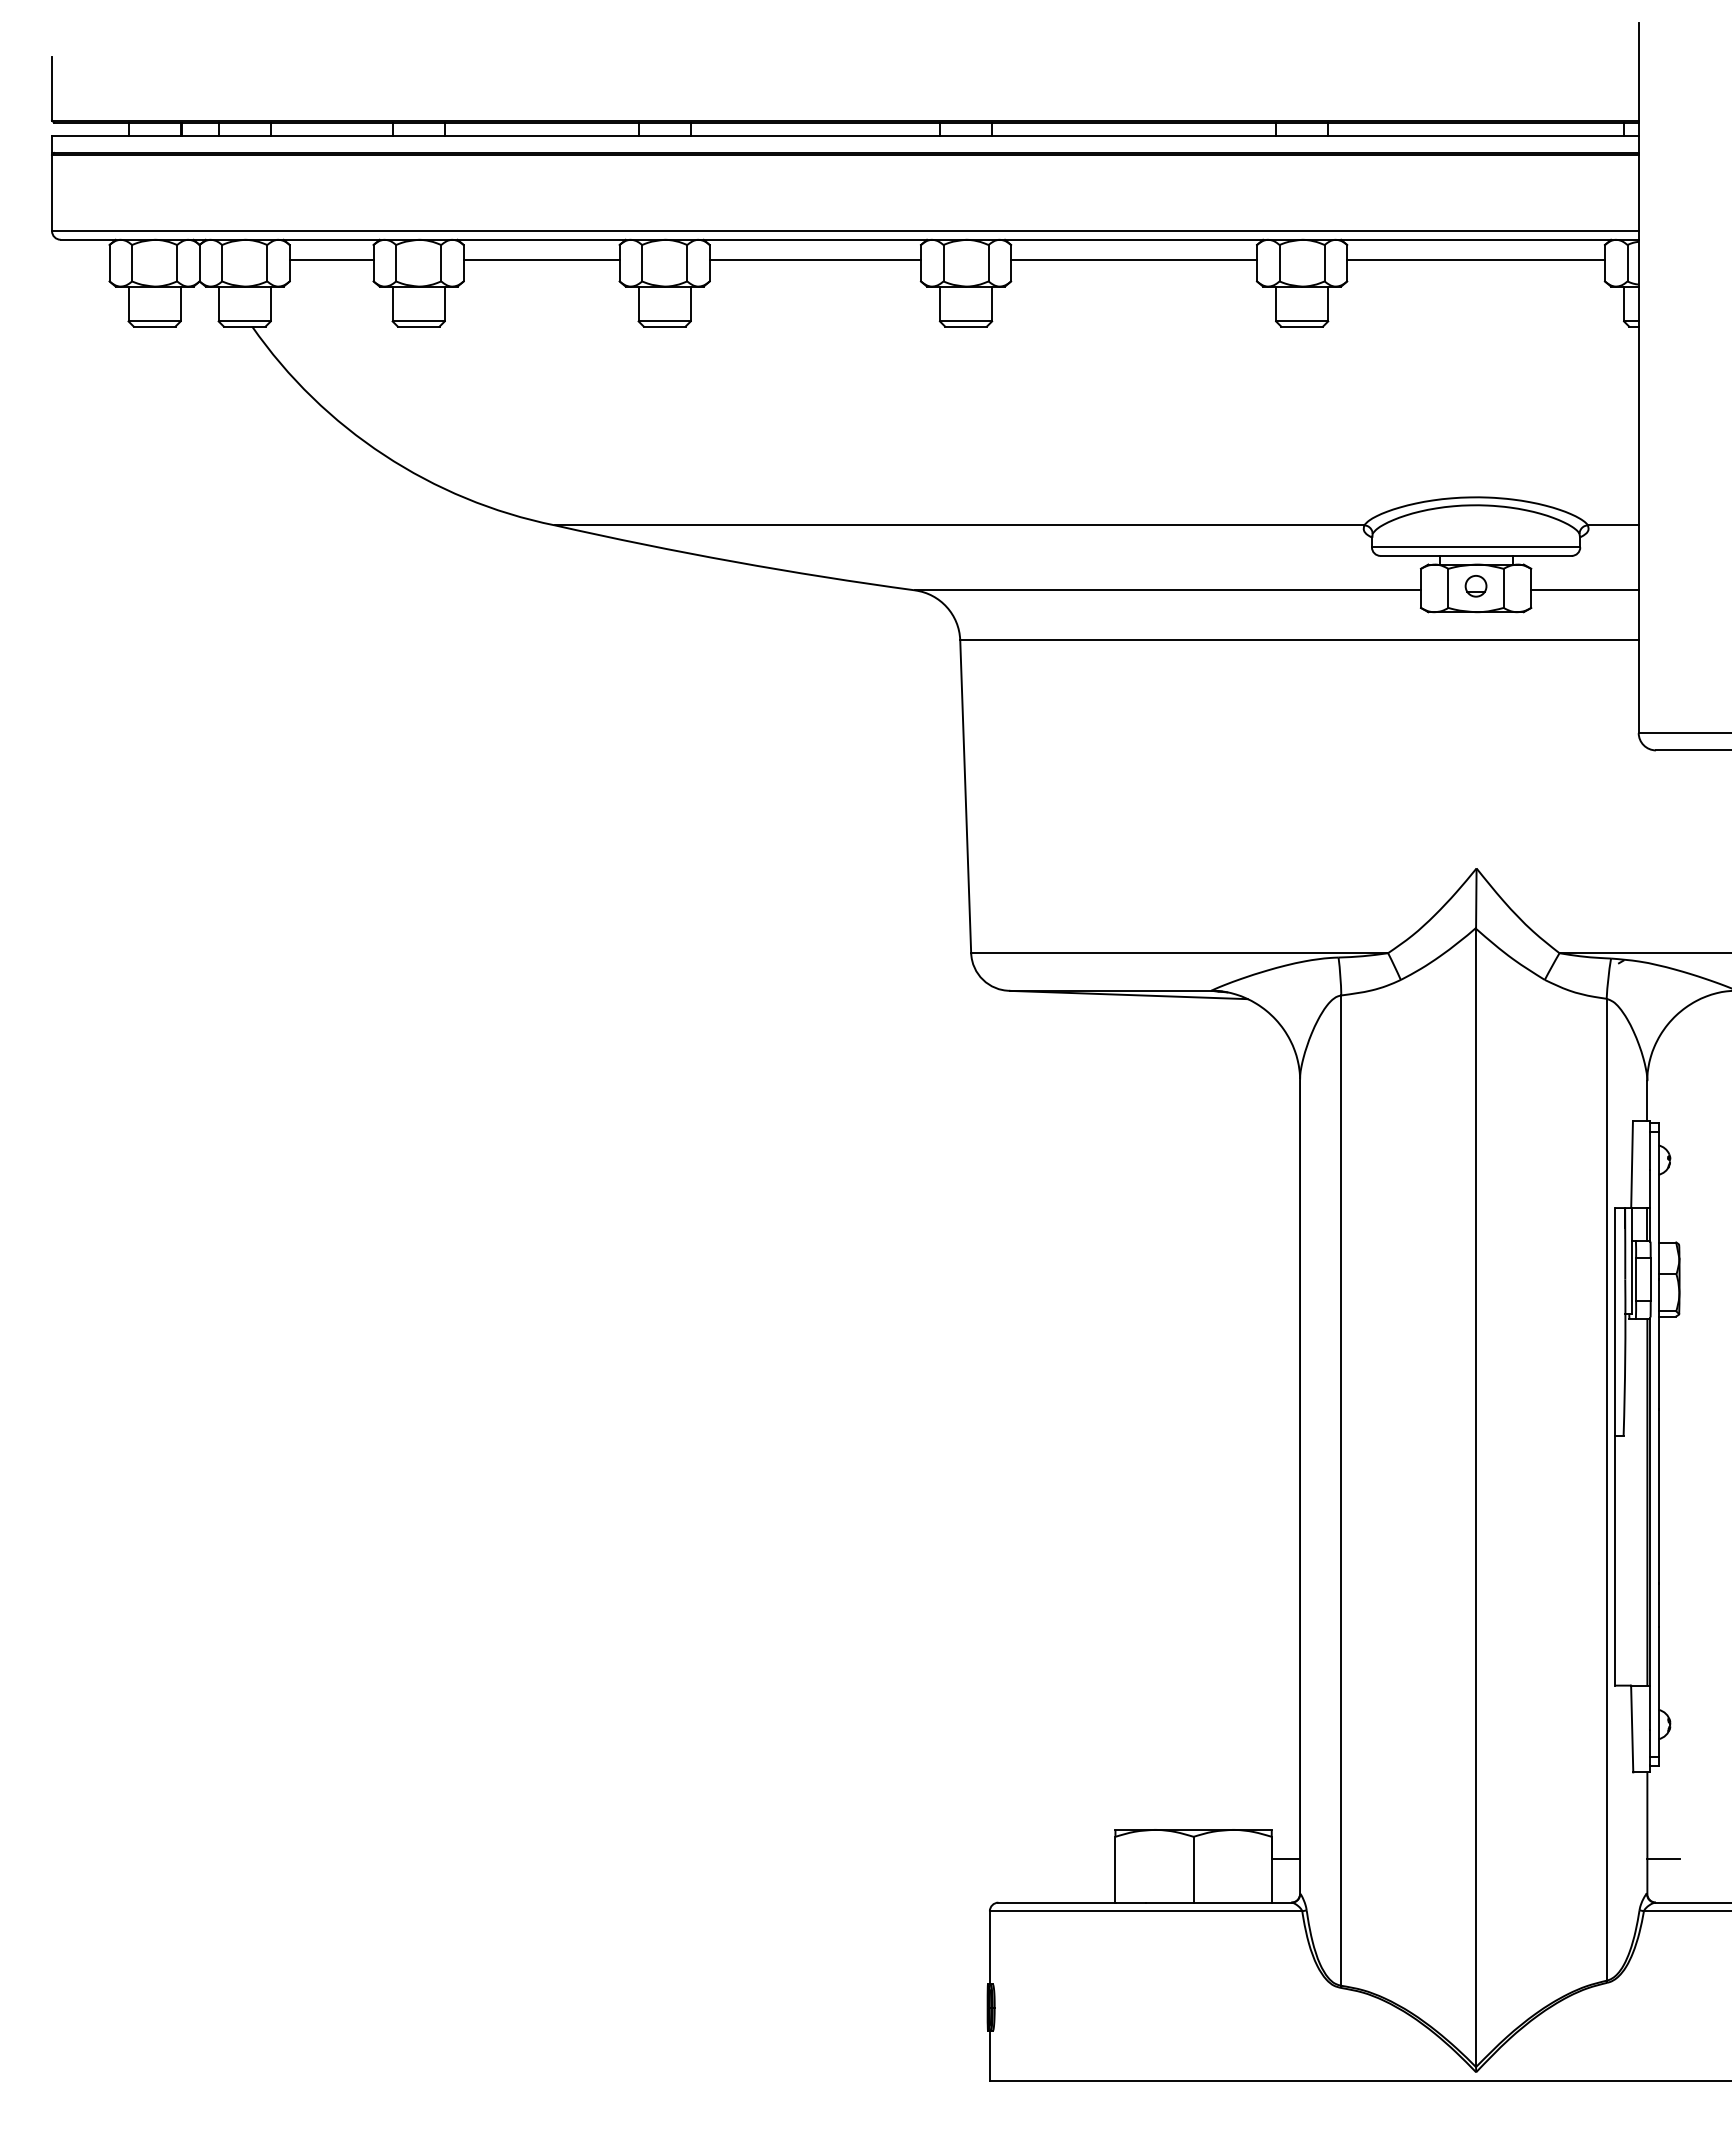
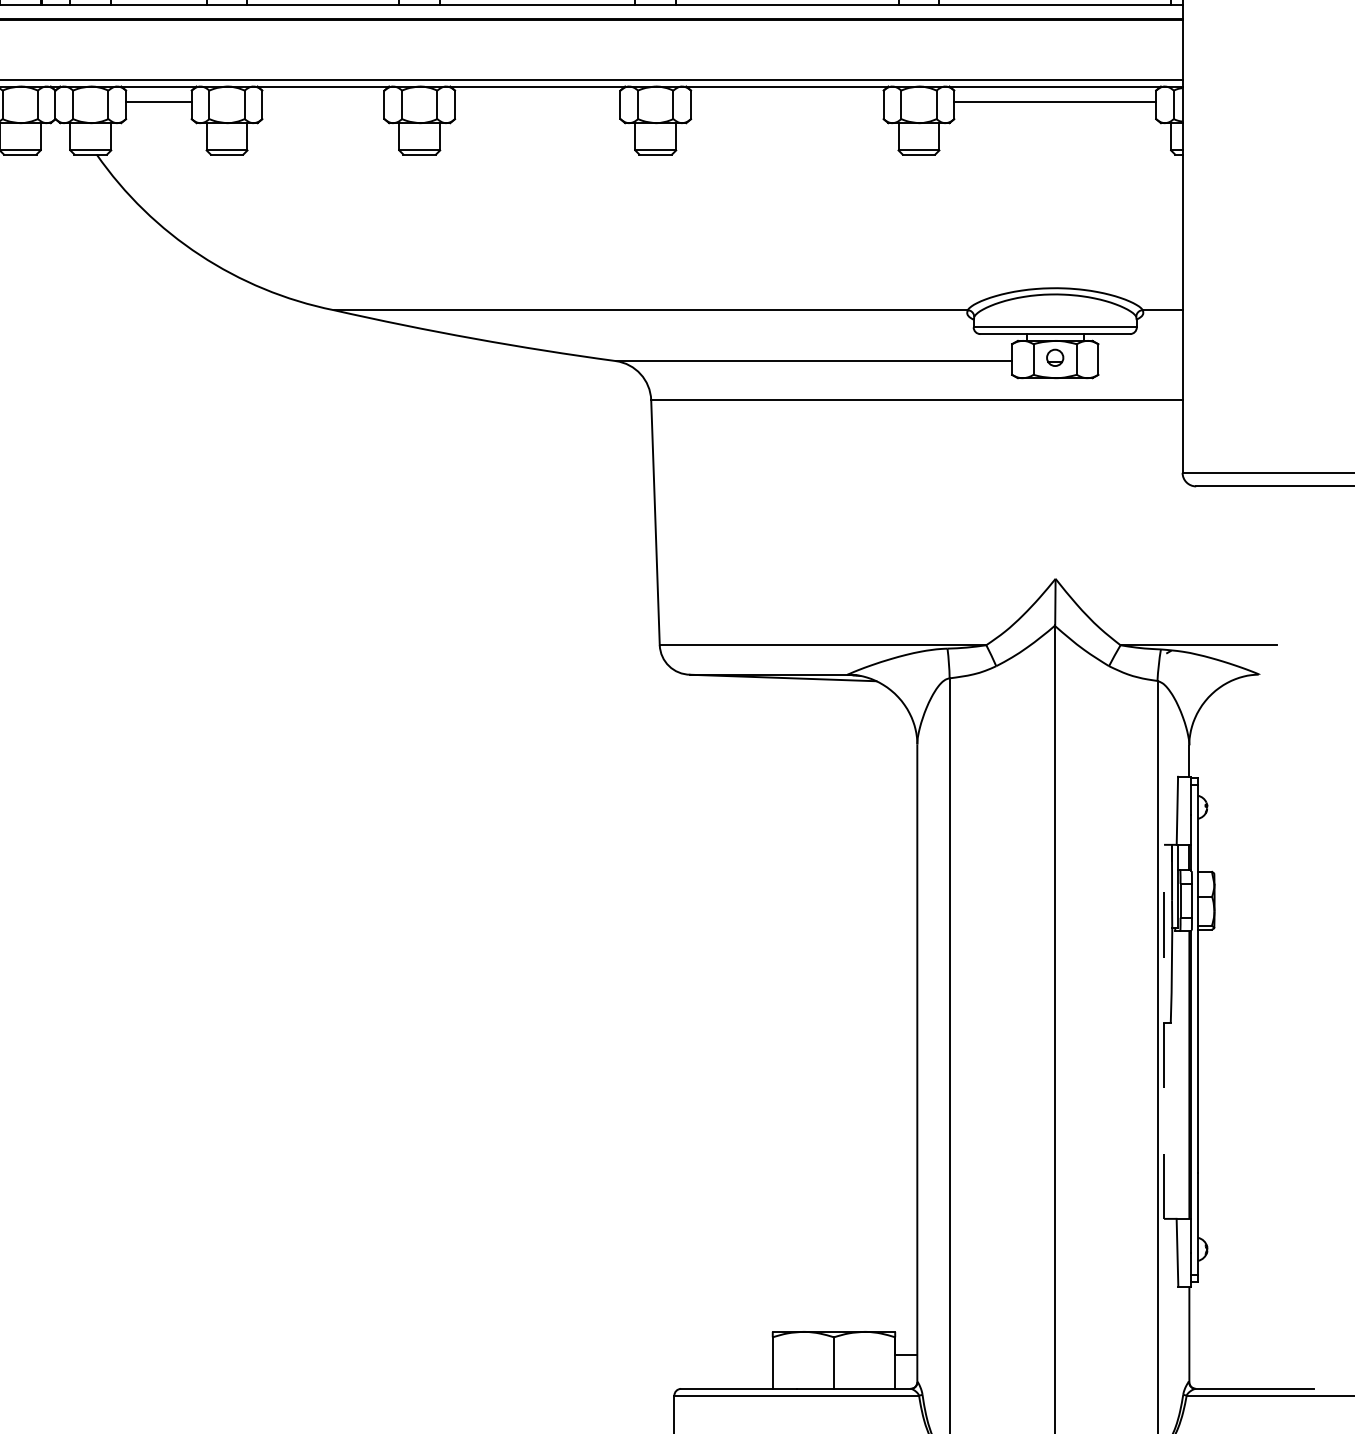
line: (541, 259) -> (323, 101), removed
line: (814, 259) -> (537, 101), removed
line: (1134, 259) -> (787, 101), removed
line: (1584, 590) -> (1140, 361), removed
line: (1615, 1446) -> (1164, 1031), solid -> dashed
line: (1663, 1858) -> (1202, 1354), removed

